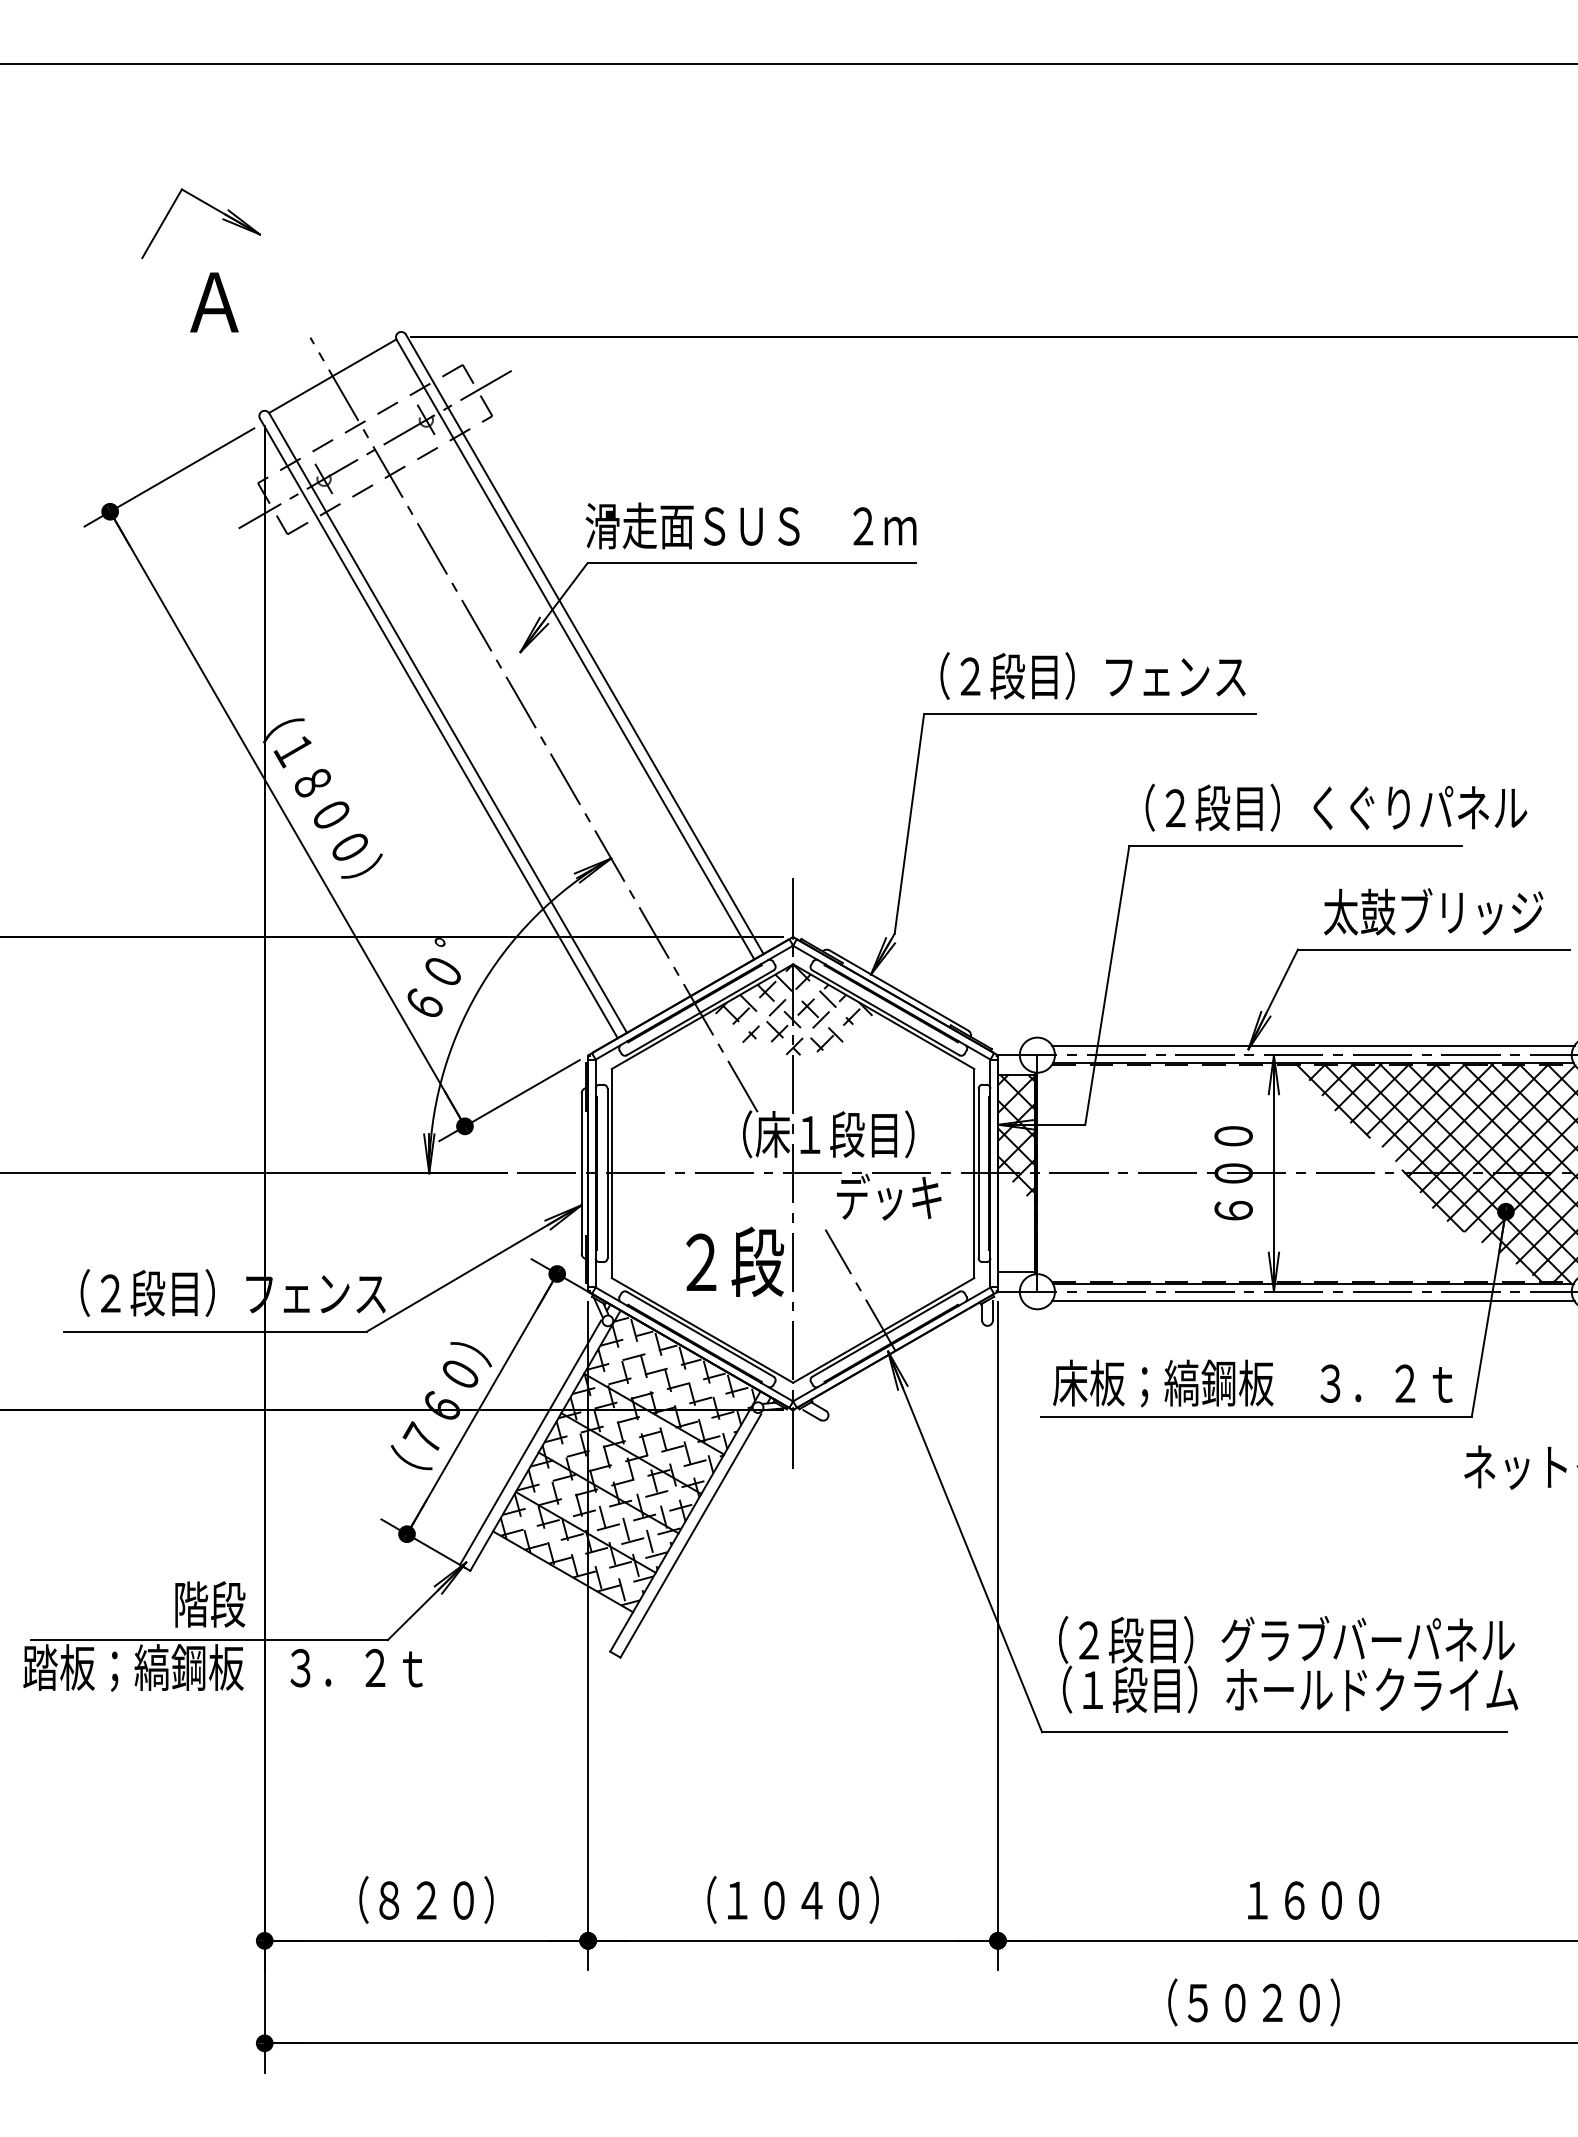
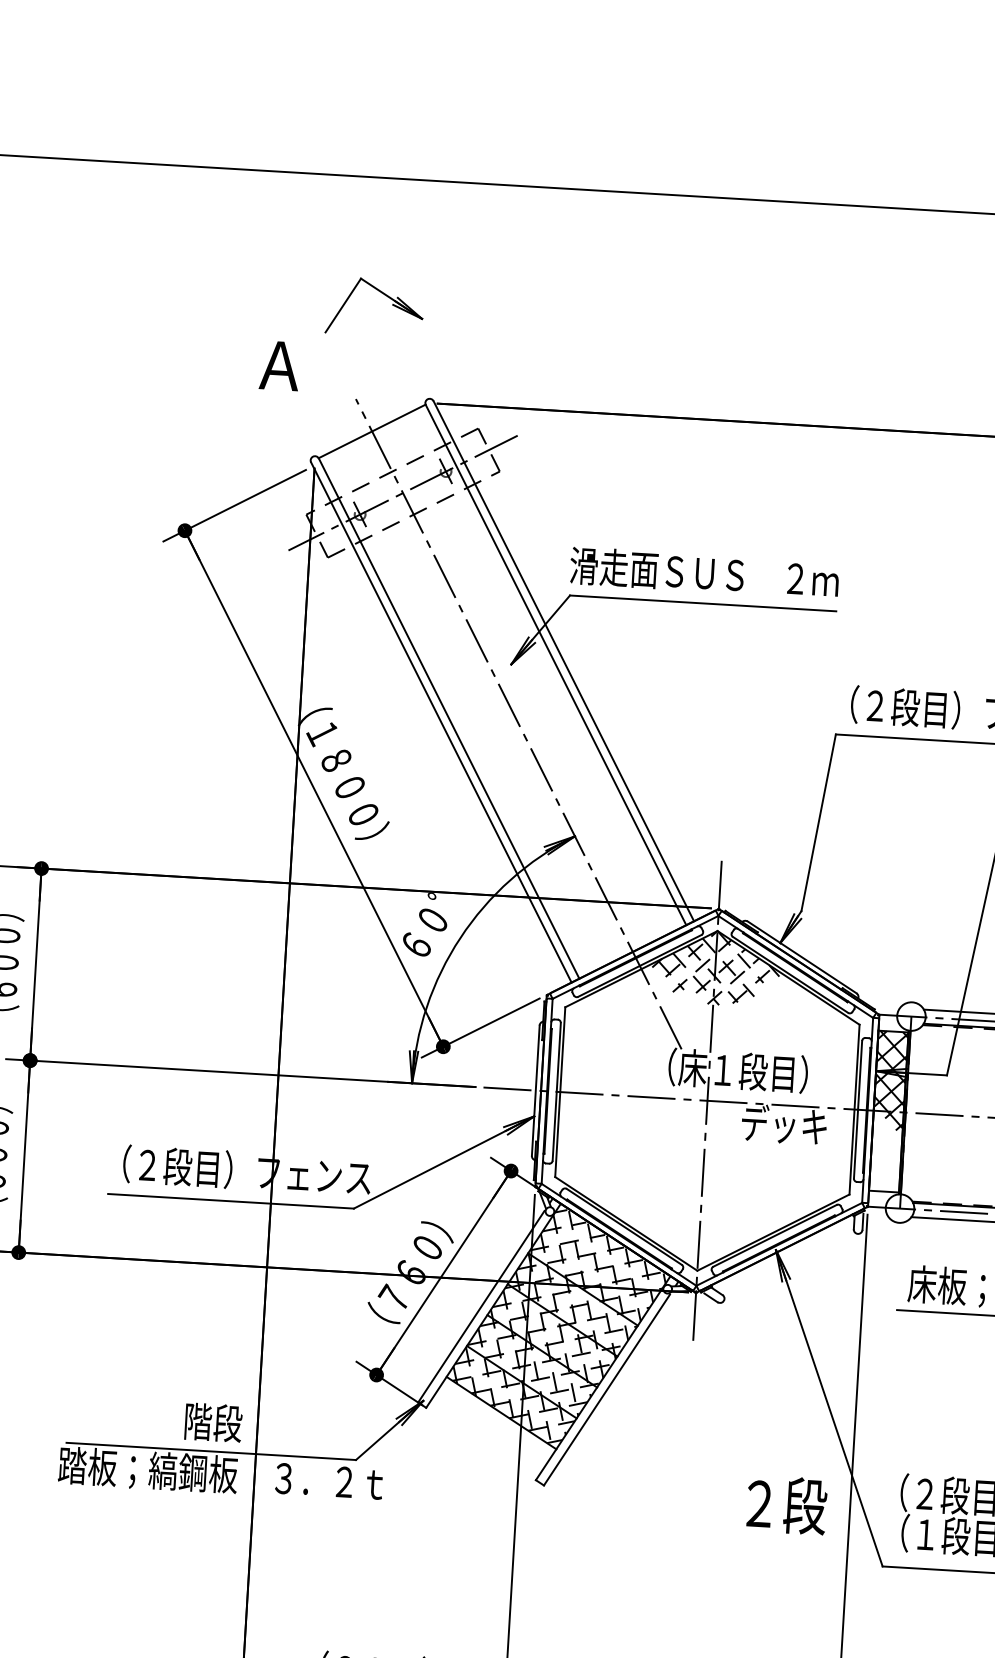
part: (212, 208) -> (384, 295), moved
text: (735, 1261) -> (787, 1504), moved
line: (860, 1289) -> (756, 1198), removed

